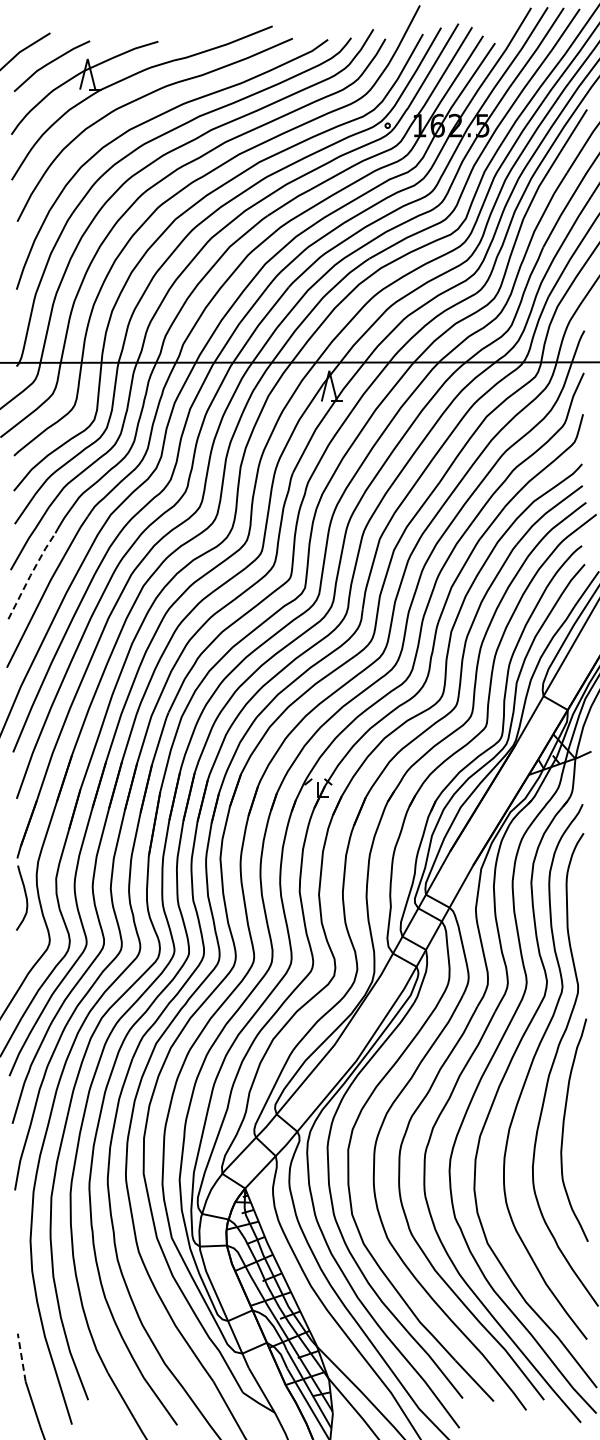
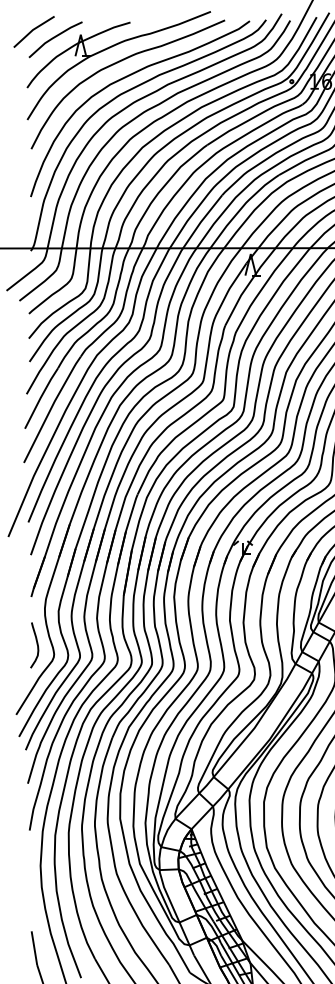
line: (31, 574) -> (41, 397), dashed -> solid
curve: (25, 897) -> (37, 644), moved
line: (21, 1357) -> (34, 948), dashed -> solid

